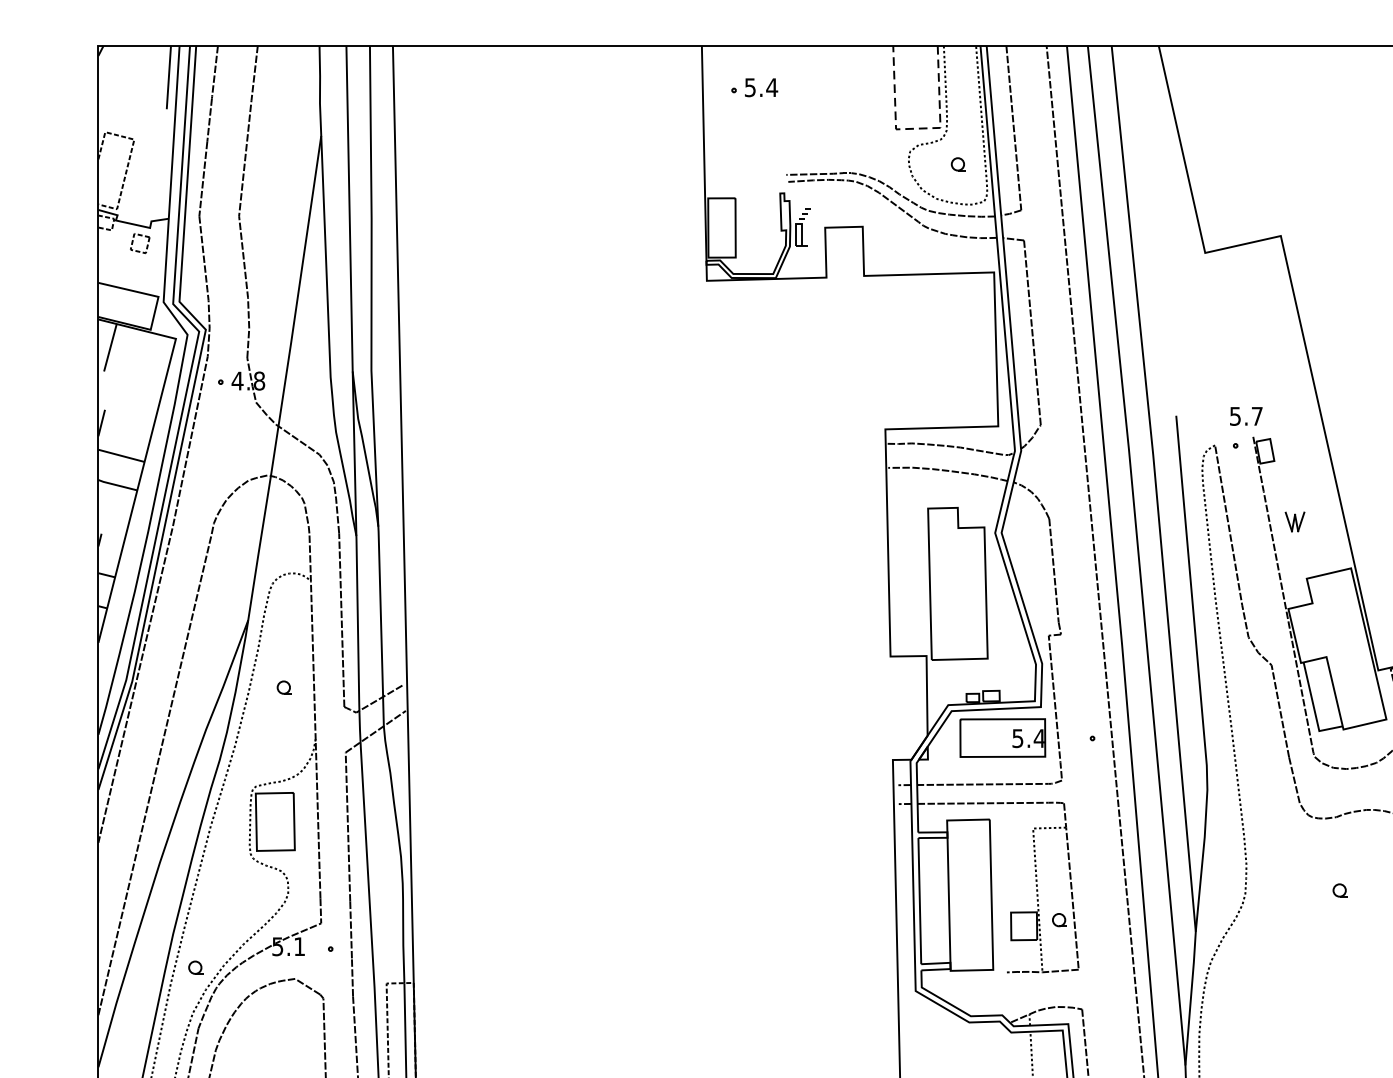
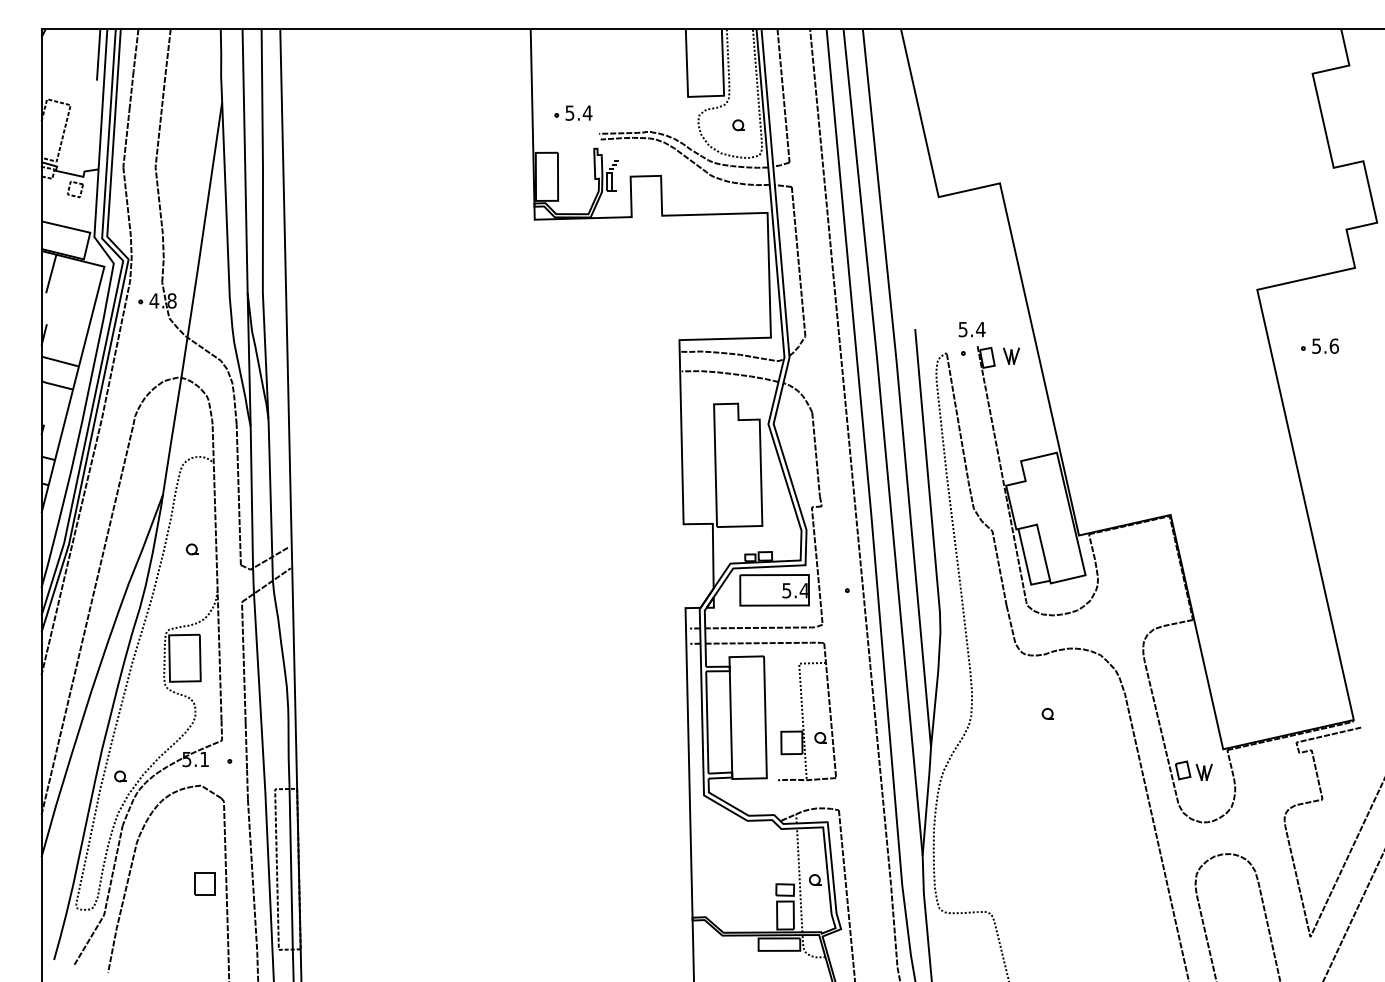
part: (754, 86) -> (573, 112), moved
line: (917, 128) -> (705, 96), dashed -> solid
text: (1256, 416) -> (980, 329), 5.7 -> 5.4
part: (1295, 521) -> (1011, 355), moved

